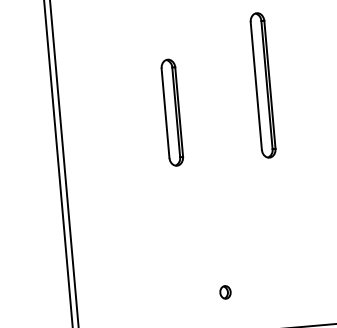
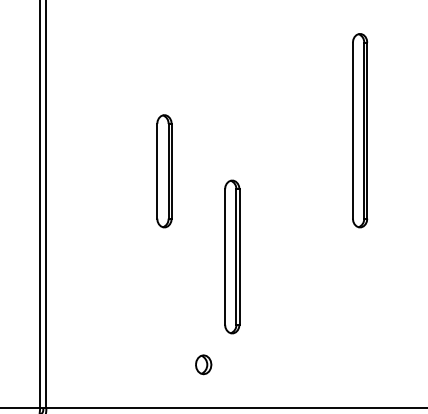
part: (263, 84) -> (232, 256), moved
part: (225, 292) -> (203, 364), size x1.4

